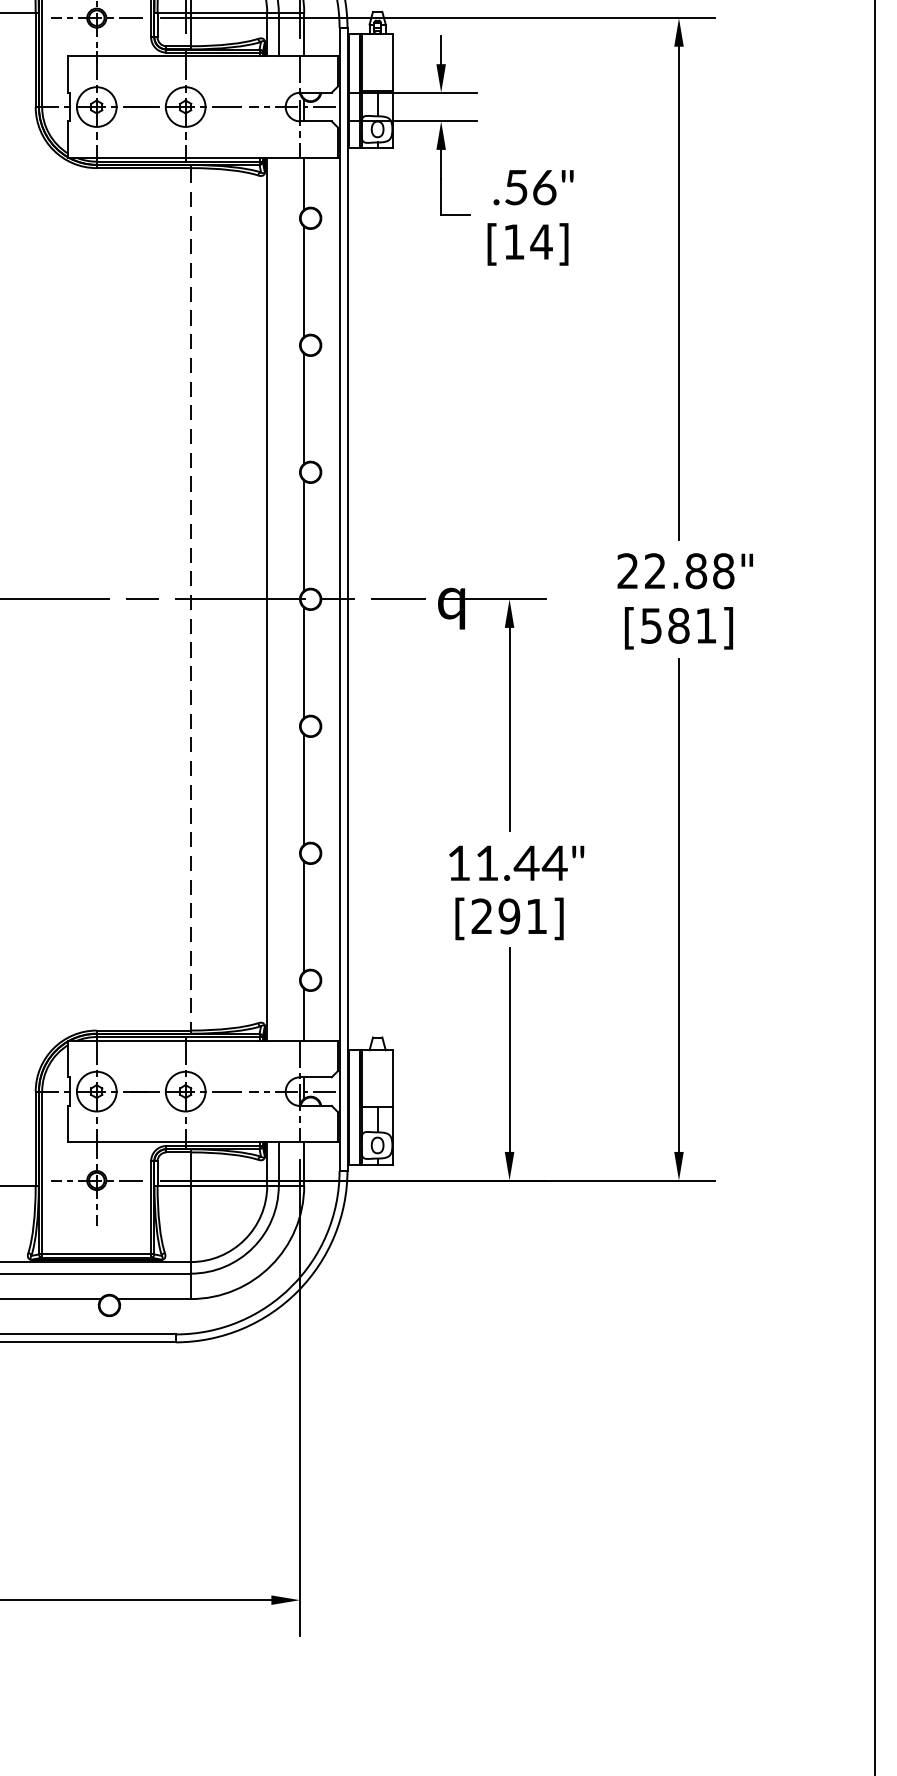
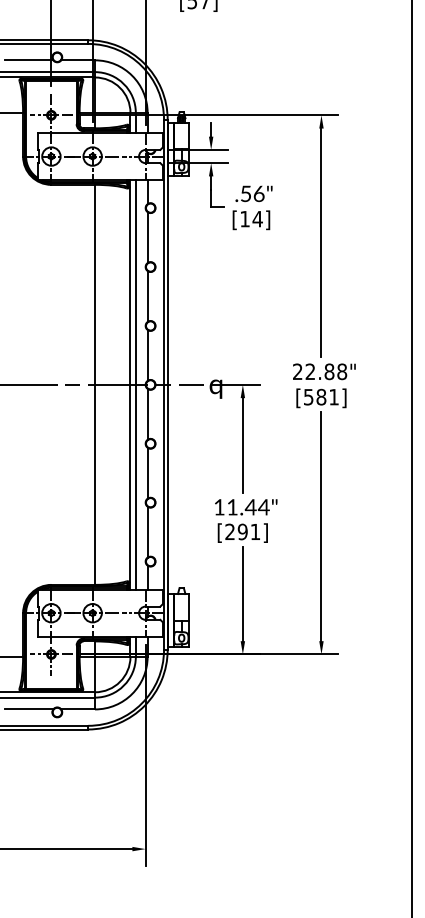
line: (278, 598) -> (135, 384), added
line: (191, 600) -> (95, 385), dashed -> solid

